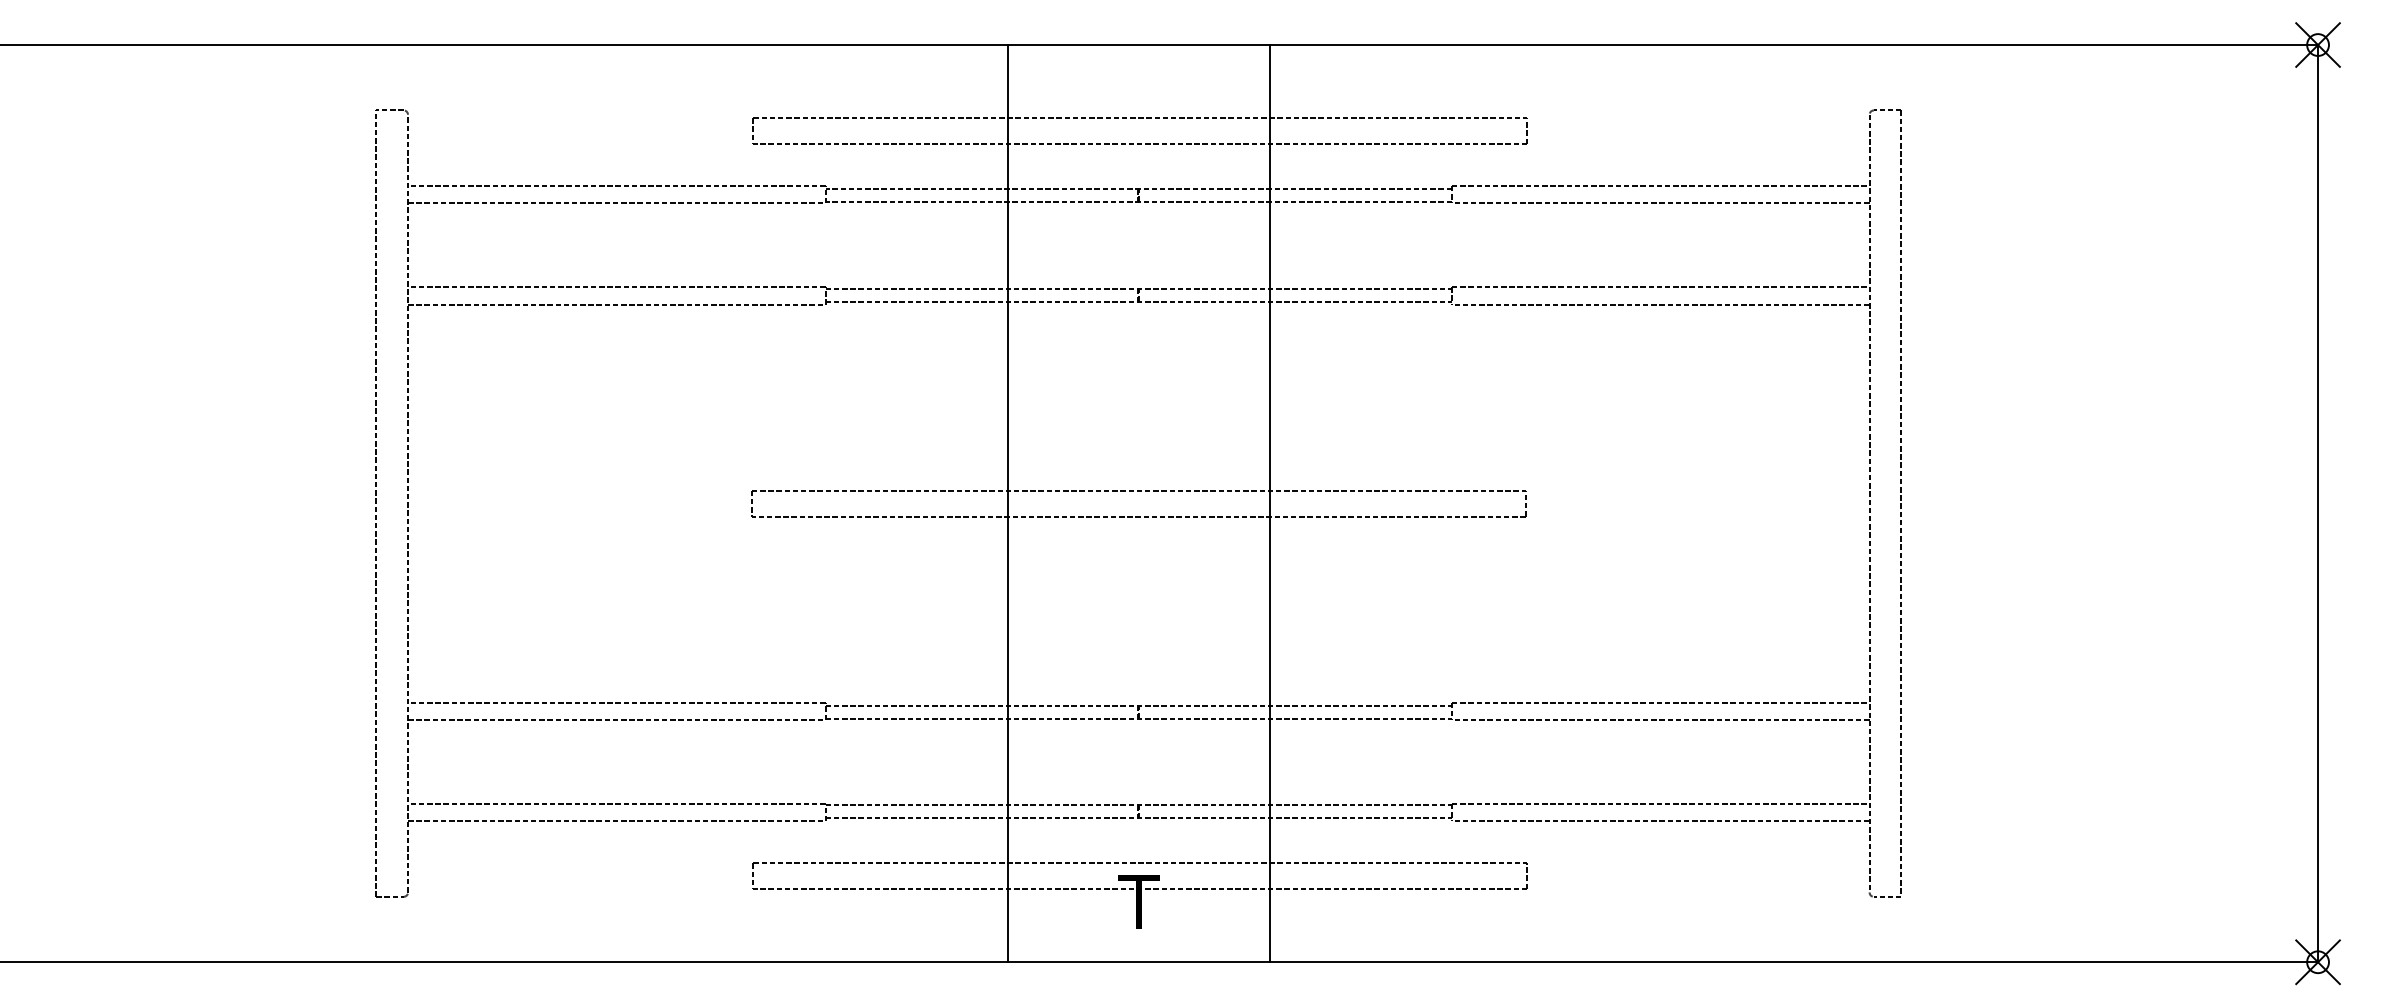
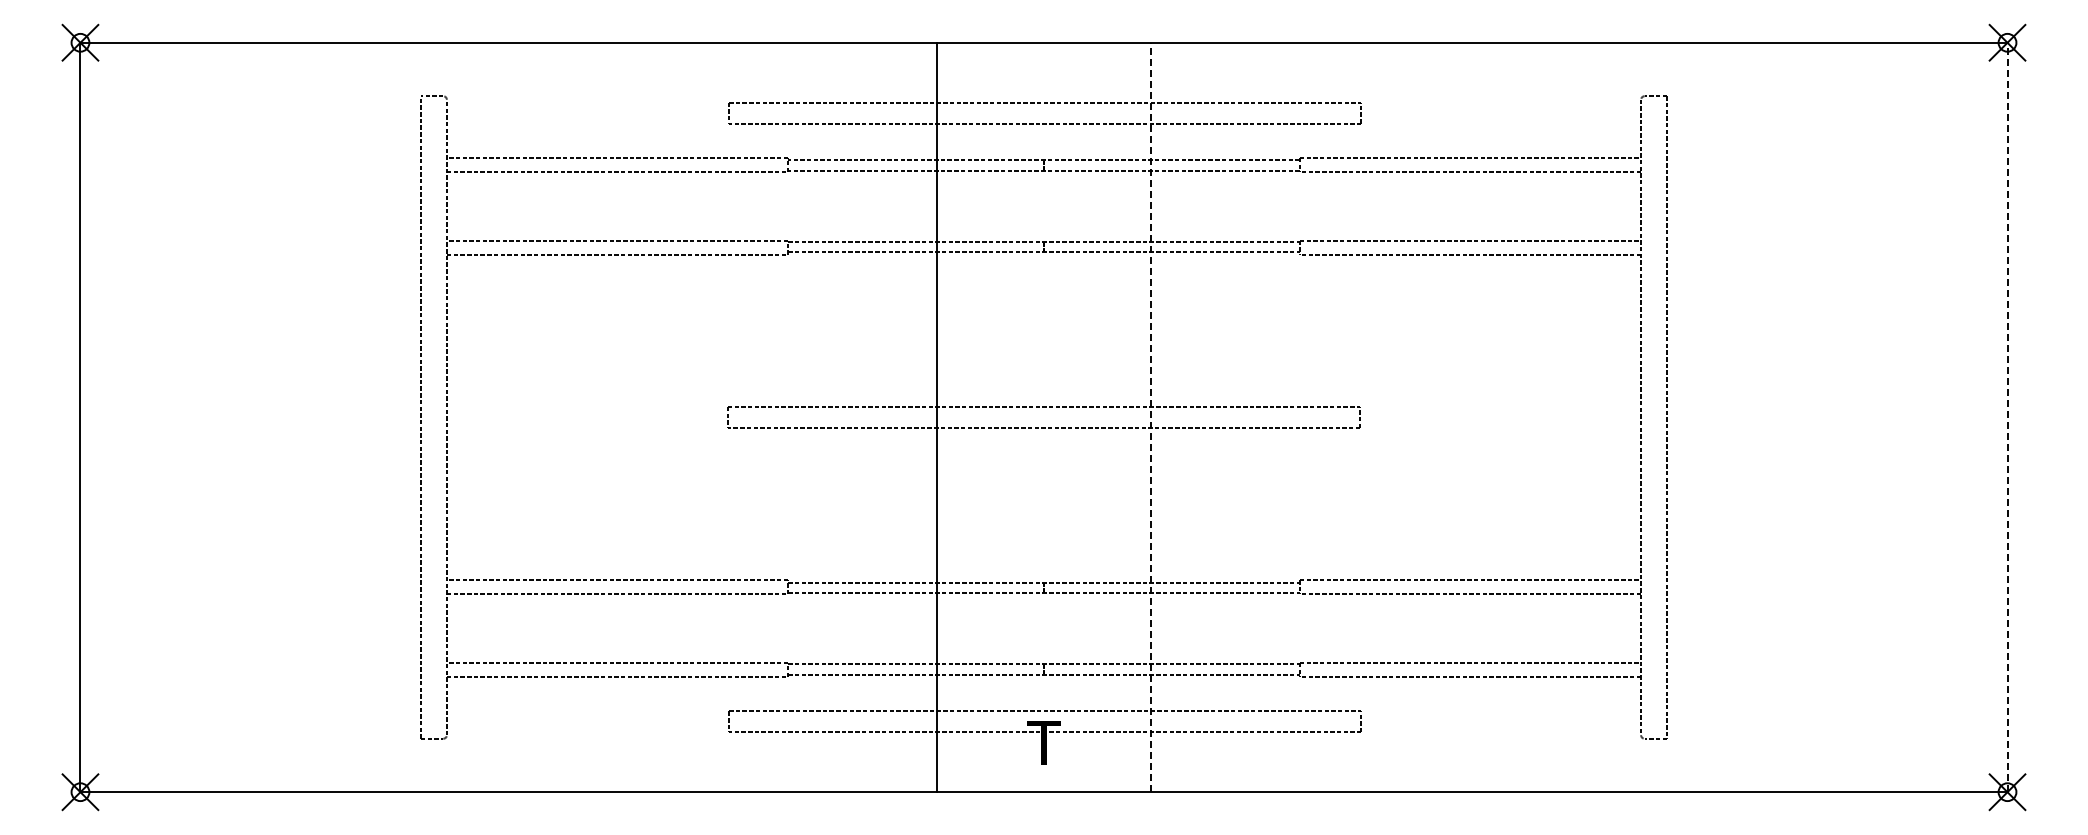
line: (1270, 503) -> (1151, 417), solid -> dashed
line: (2318, 503) -> (2007, 417), solid -> dashed

